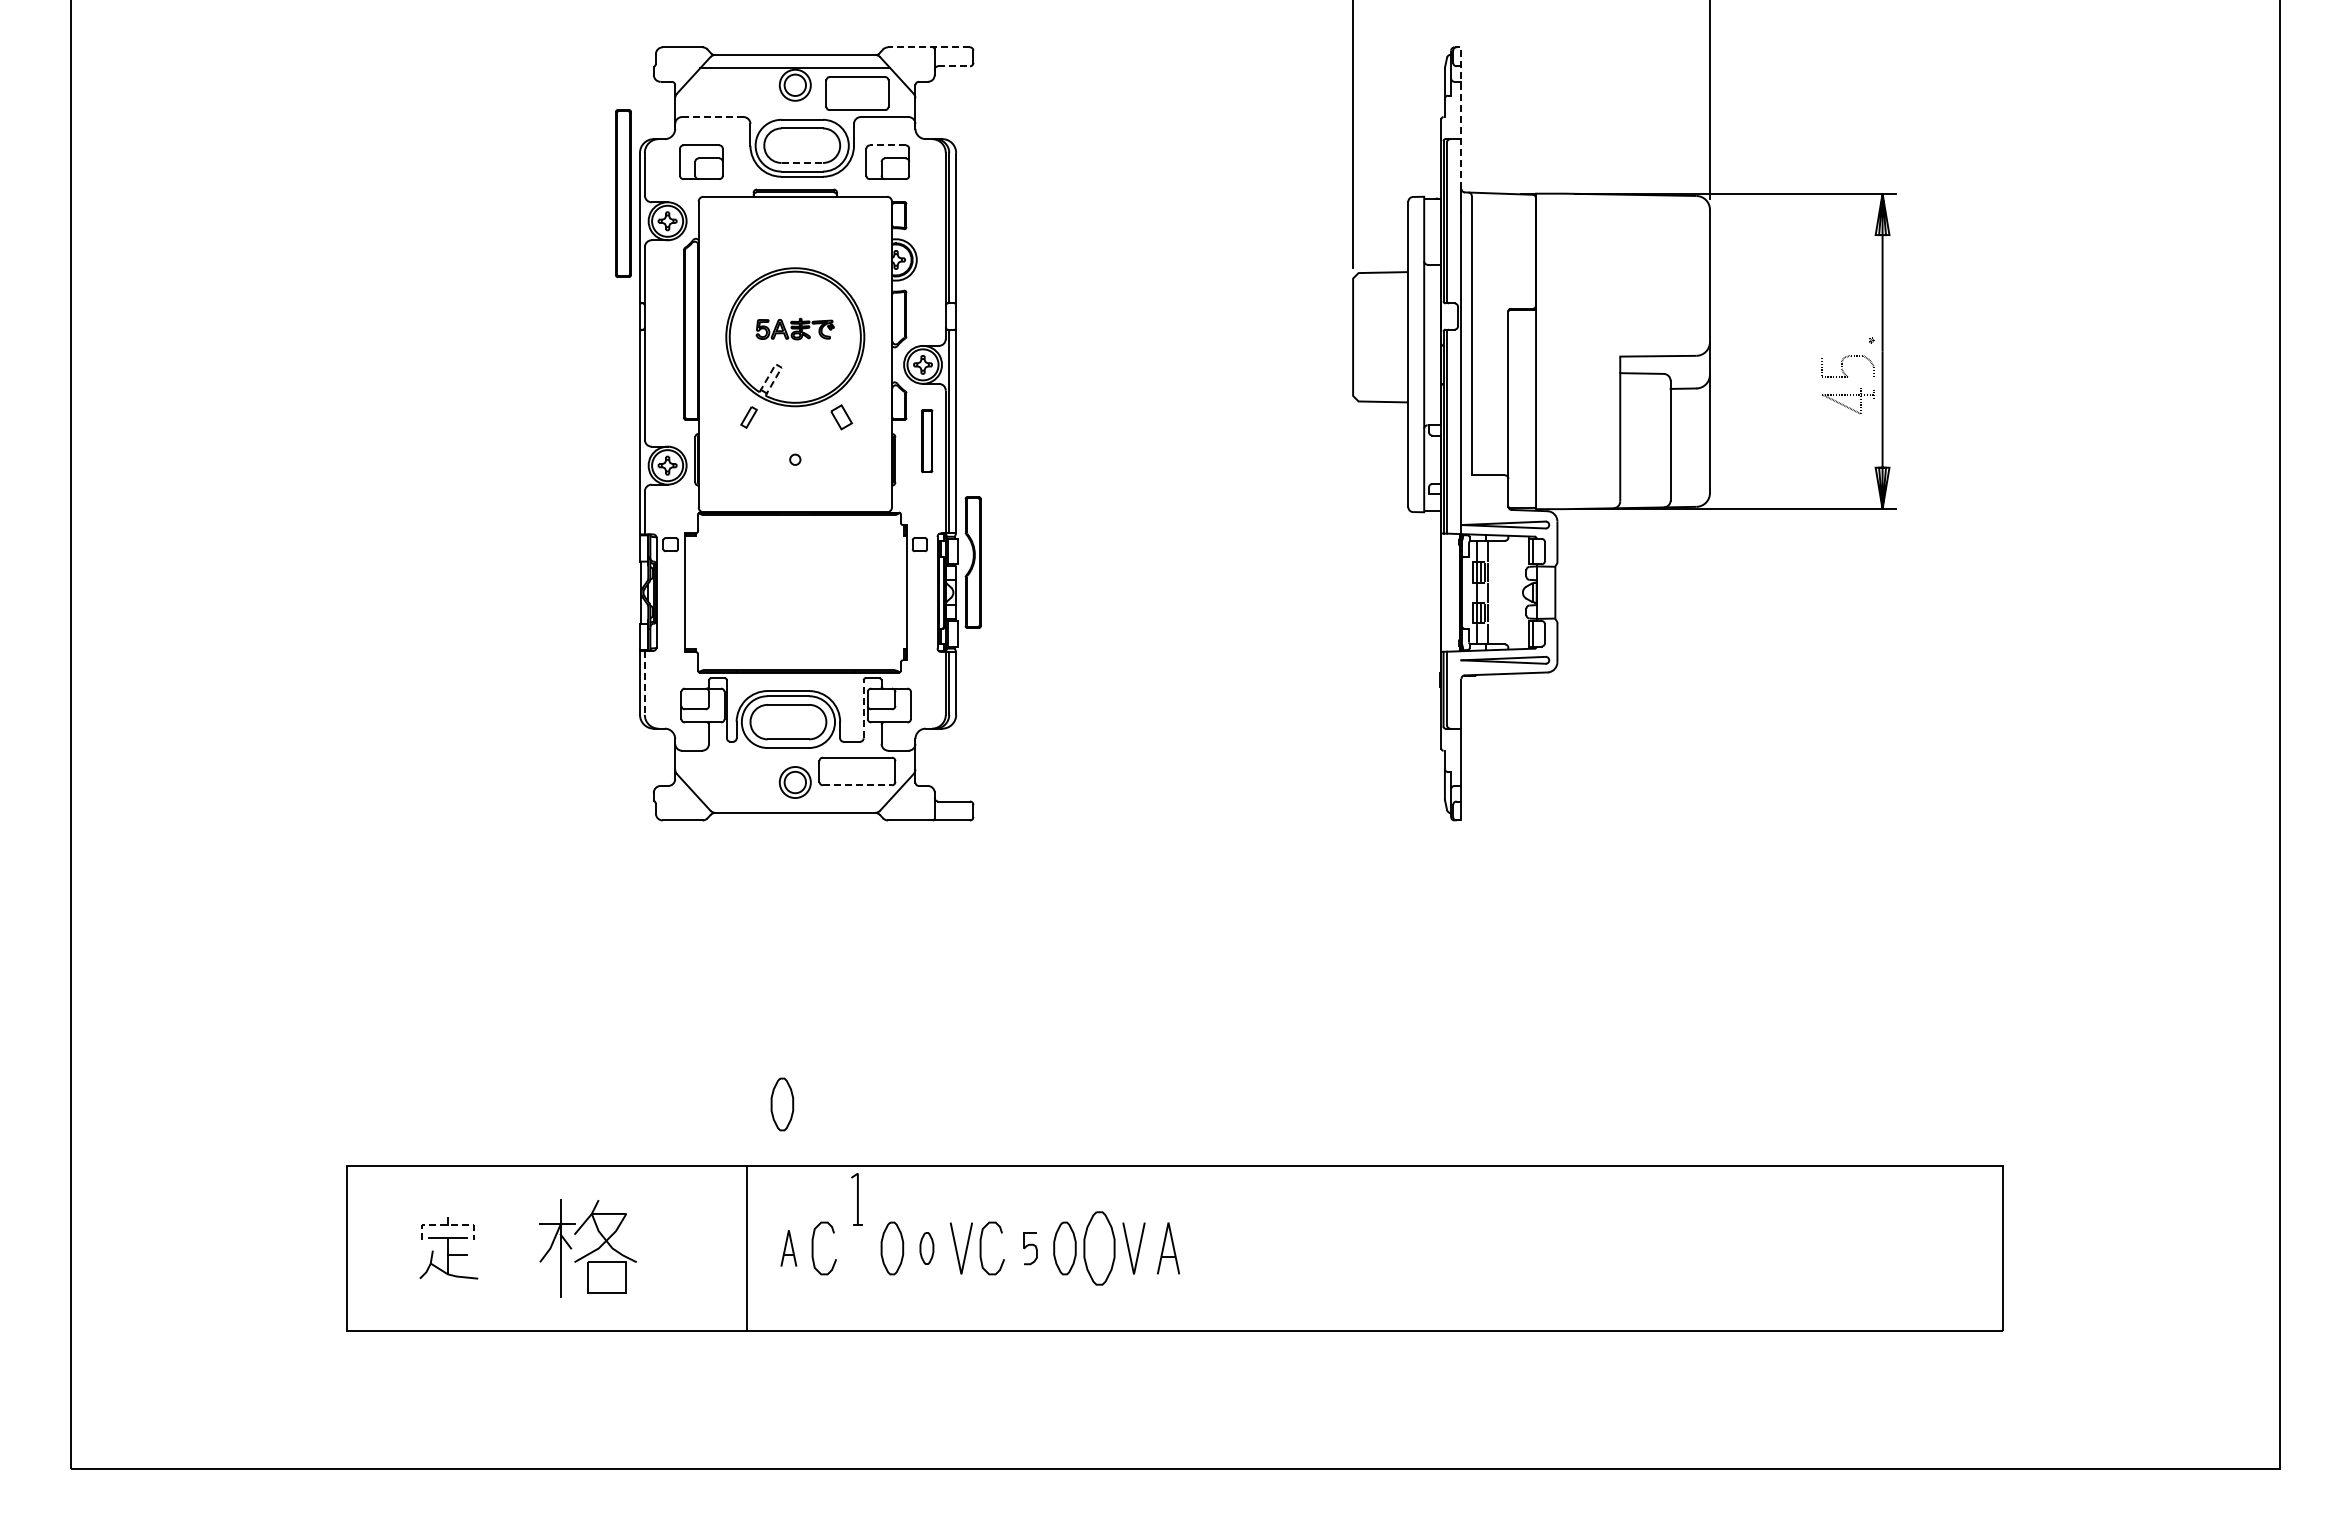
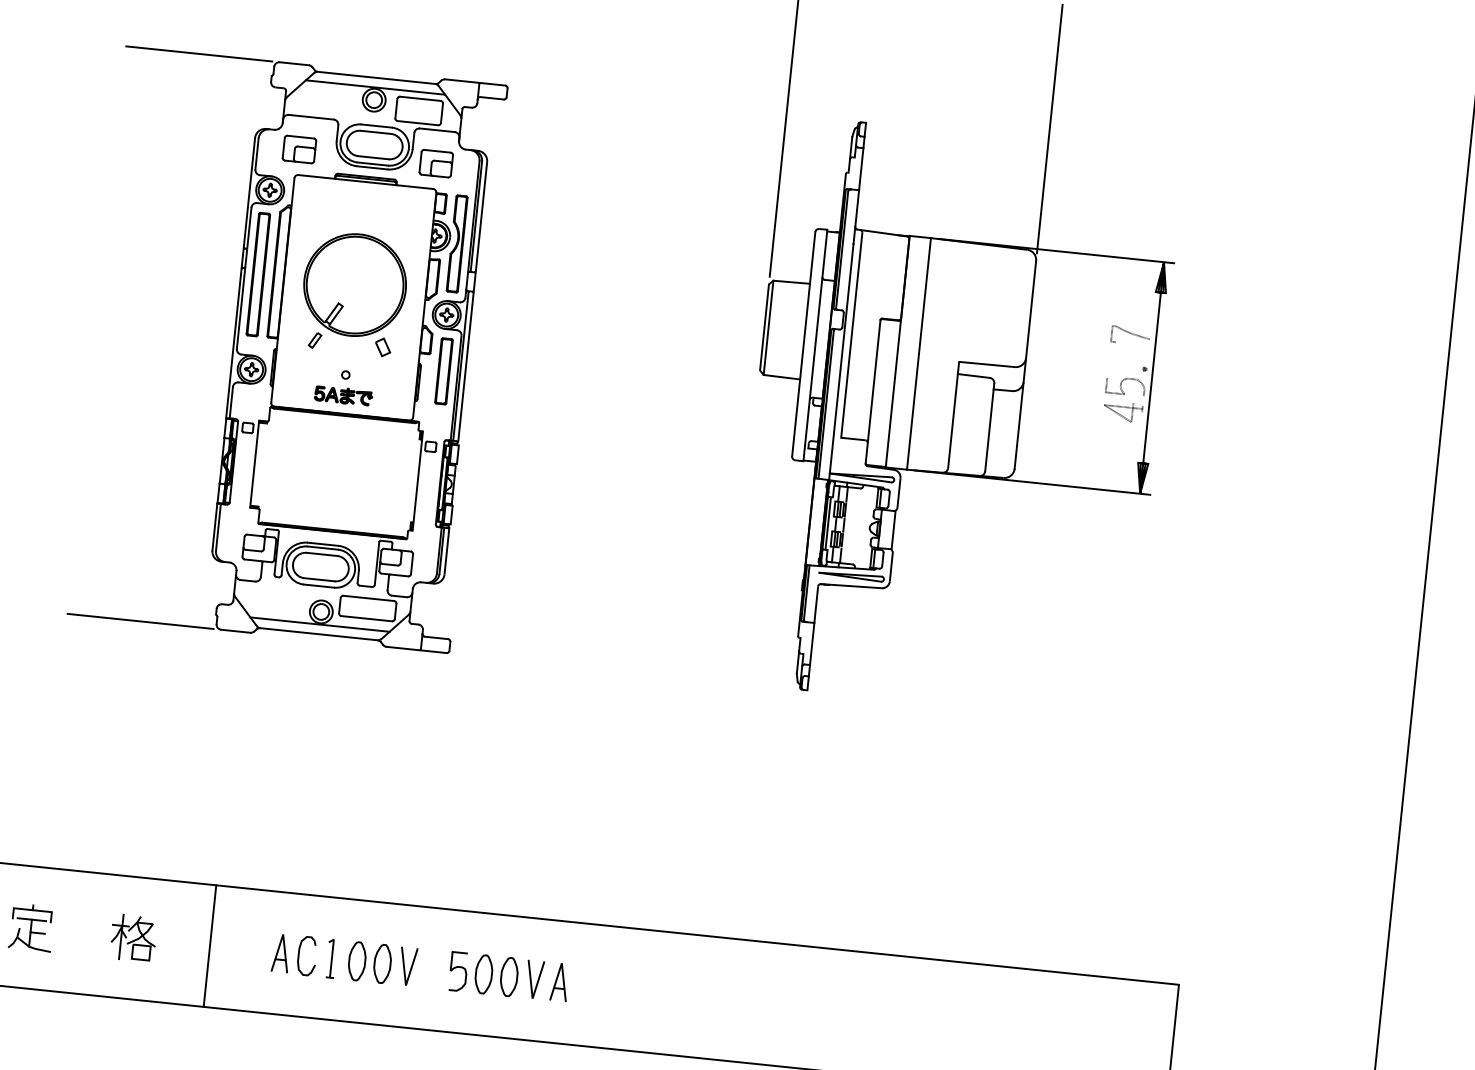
line: (552, 47) -> (198, 54), added
line: (929, 47) -> (475, 82), dashed -> solid
line: (954, 66) -> (492, 98), dashed -> solid
line: (1461, 114) -> (860, 172), dashed -> solid
line: (712, 117) -> (310, 117), dashed -> solid
line: (887, 145) -> (437, 151), dashed -> solid
line: (802, 162) -> (373, 157), dashed -> solid
part: (623, 193) -> (258, 274), moved
curve: (1848, 295) -> (1131, 334), added
part: (794, 328) -> (343, 395), moved
line: (1358, 337) -> (768, 328), added
line: (1565, 351) -> (919, 354), added
line: (779, 366) -> (341, 305), dashed -> solid
part: (926, 440) -> (443, 370), size x1.43
part: (972, 562) -> (456, 243), moved
line: (1466, 592) -> (828, 523), added
line: (644, 682) -> (218, 527), dashed -> solid
line: (863, 709) -> (376, 563), dashed -> solid
line: (857, 785) -> (366, 618), dashed -> solid
line: (795, 799) -> (320, 624), added
line: (552, 820) -> (140, 621), added
part: (782, 1104) -> (287, 847), removed
part: (856, 1199) -> (330, 958), moved
line: (448, 1224) -> (33, 910), dashed -> solid
part: (587, 1248) -> (133, 938), size x0.62
line: (746, 1248) -> (209, 946), moved
part: (788, 1248) -> (280, 953), size x1.43
part: (926, 1248) -> (382, 963), size x1.67
curve: (981, 1248) -> (422, 968), removed
part: (1030, 1248) -> (458, 971), size x1.67
part: (1099, 1248) -> (509, 977), size x0.71

